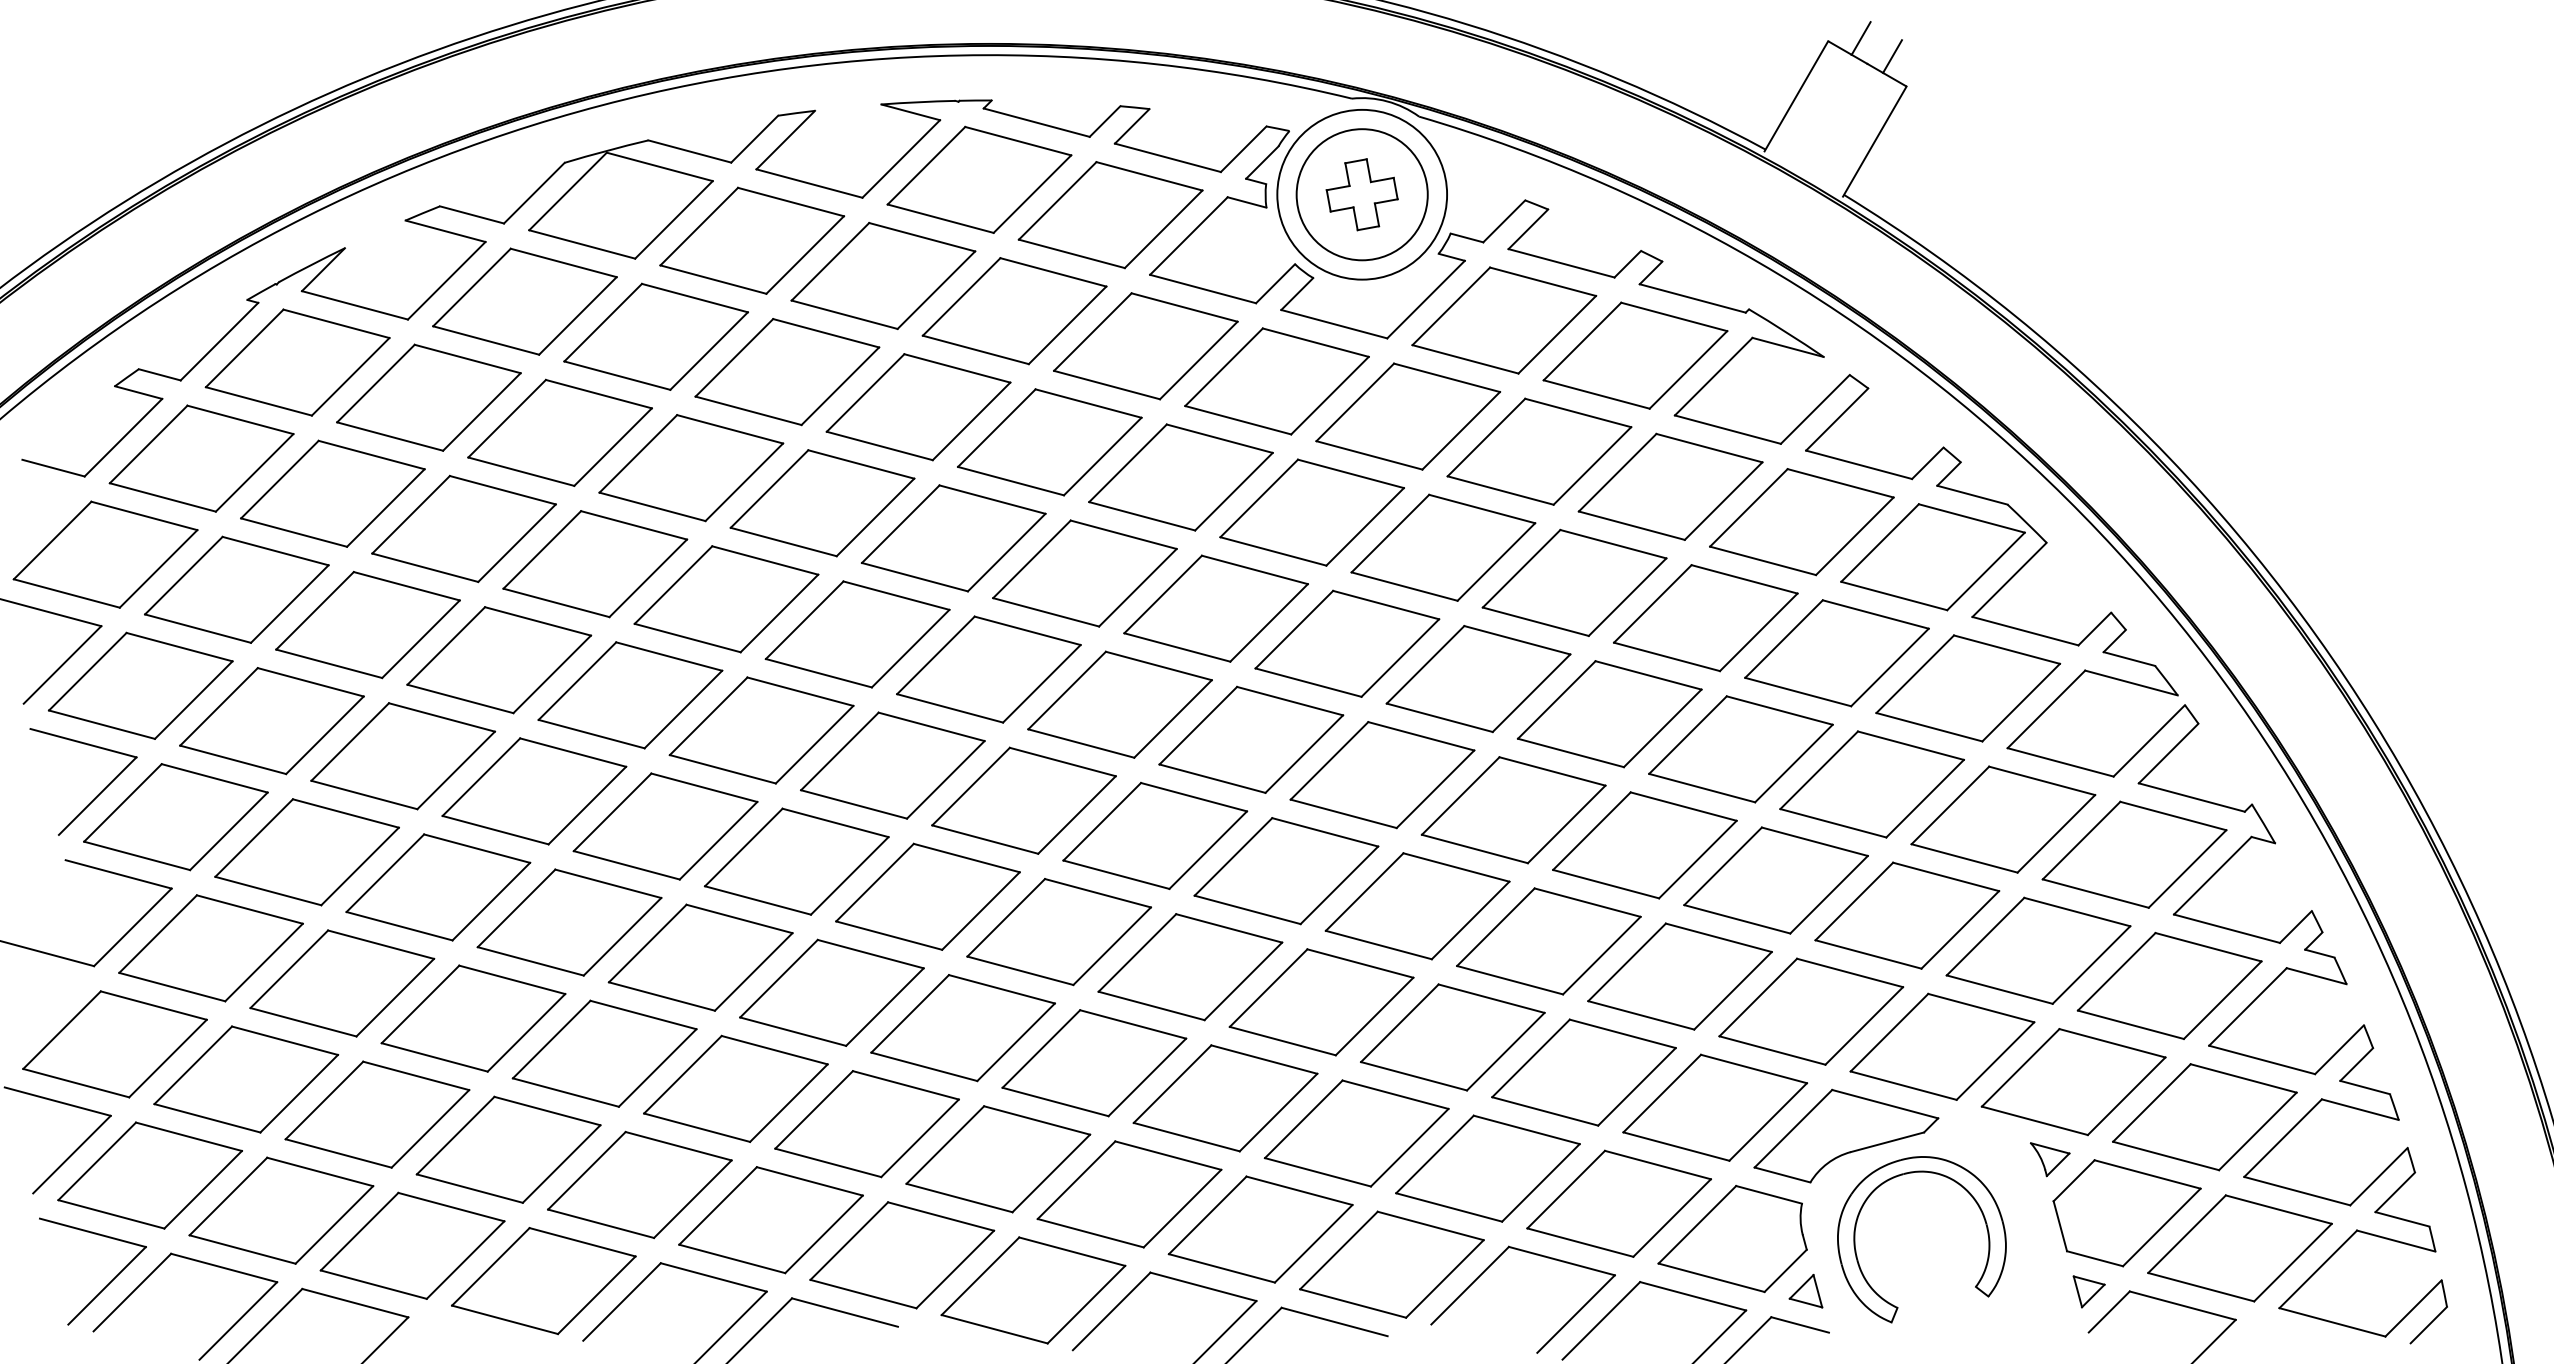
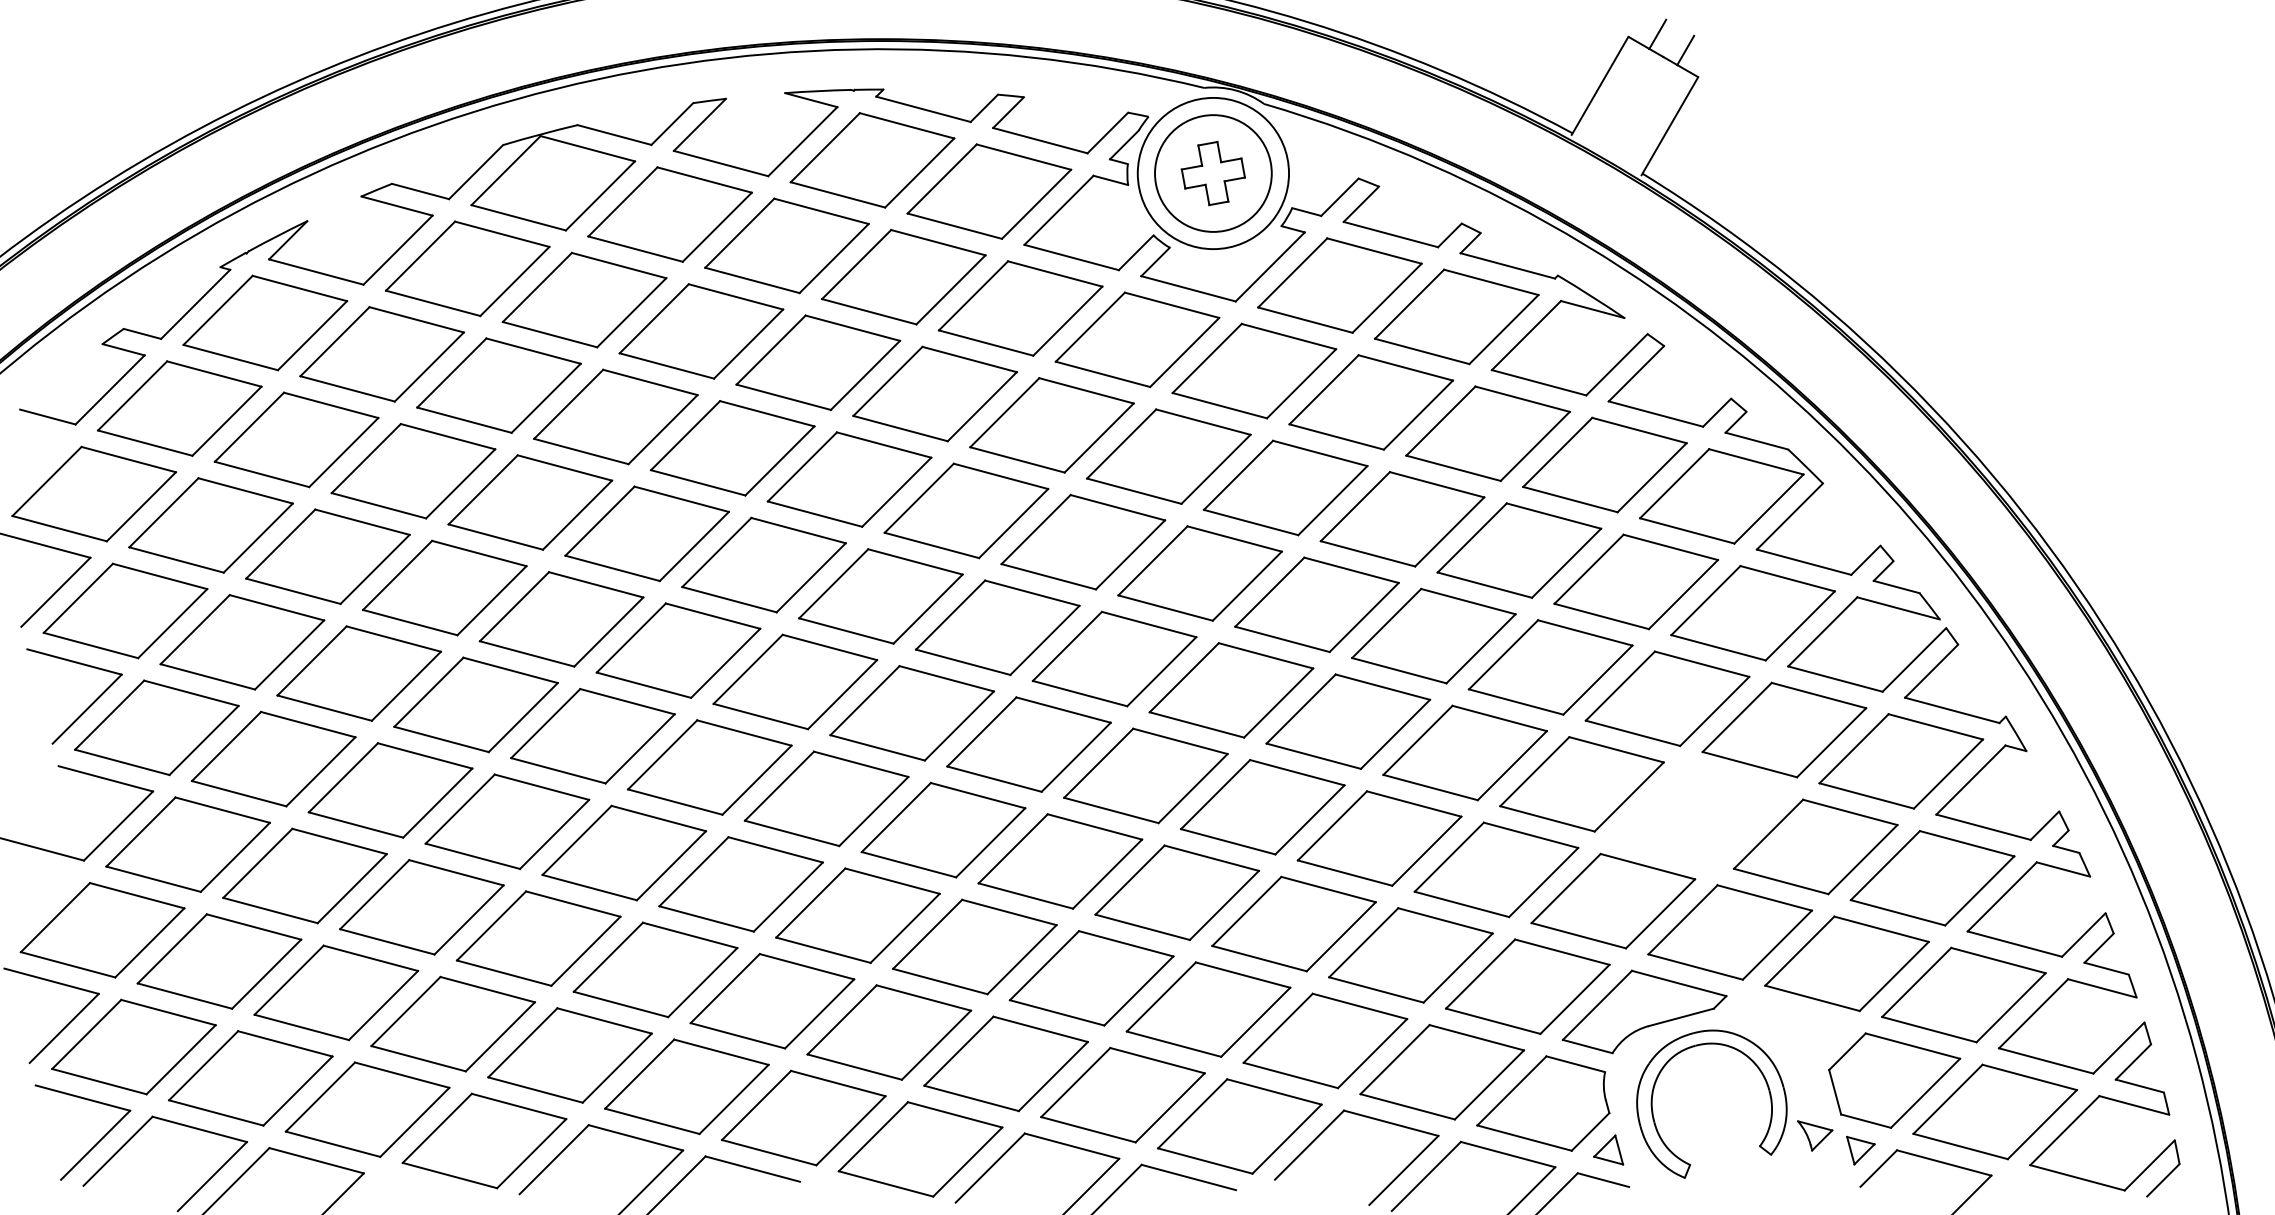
part: (1906, 915) -> (1698, 815), removed
part: (2050, 1159) -> (1815, 1135), moved

